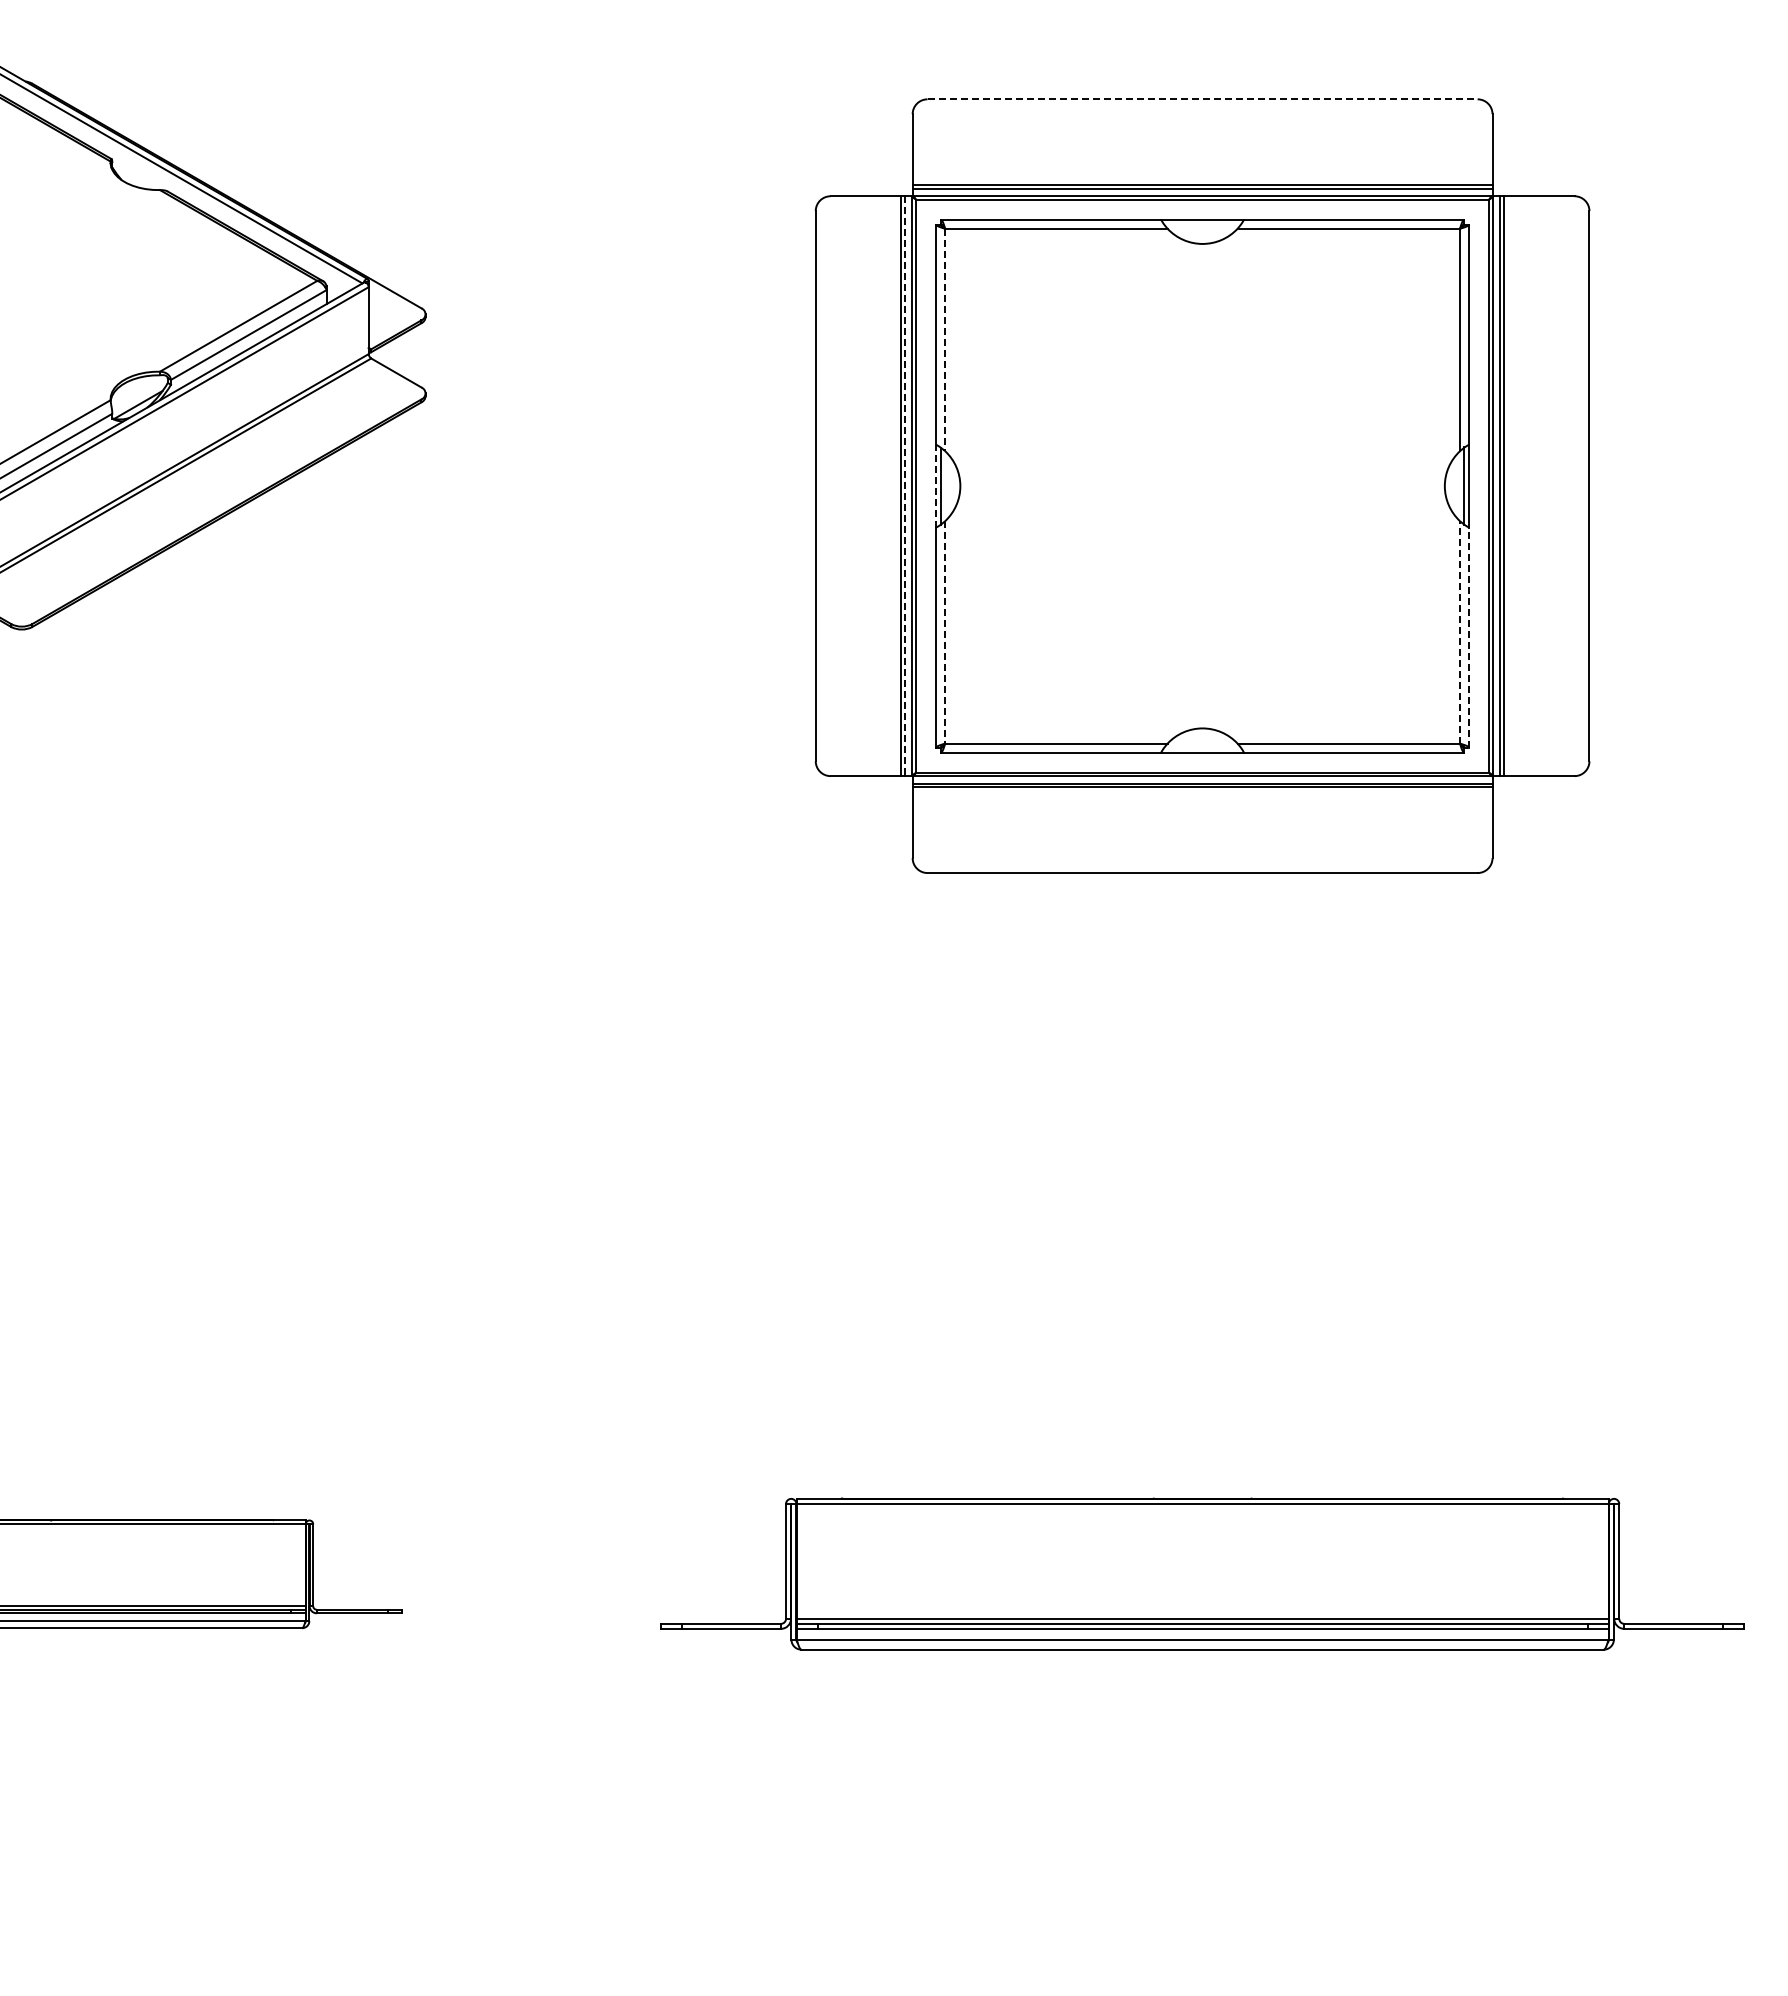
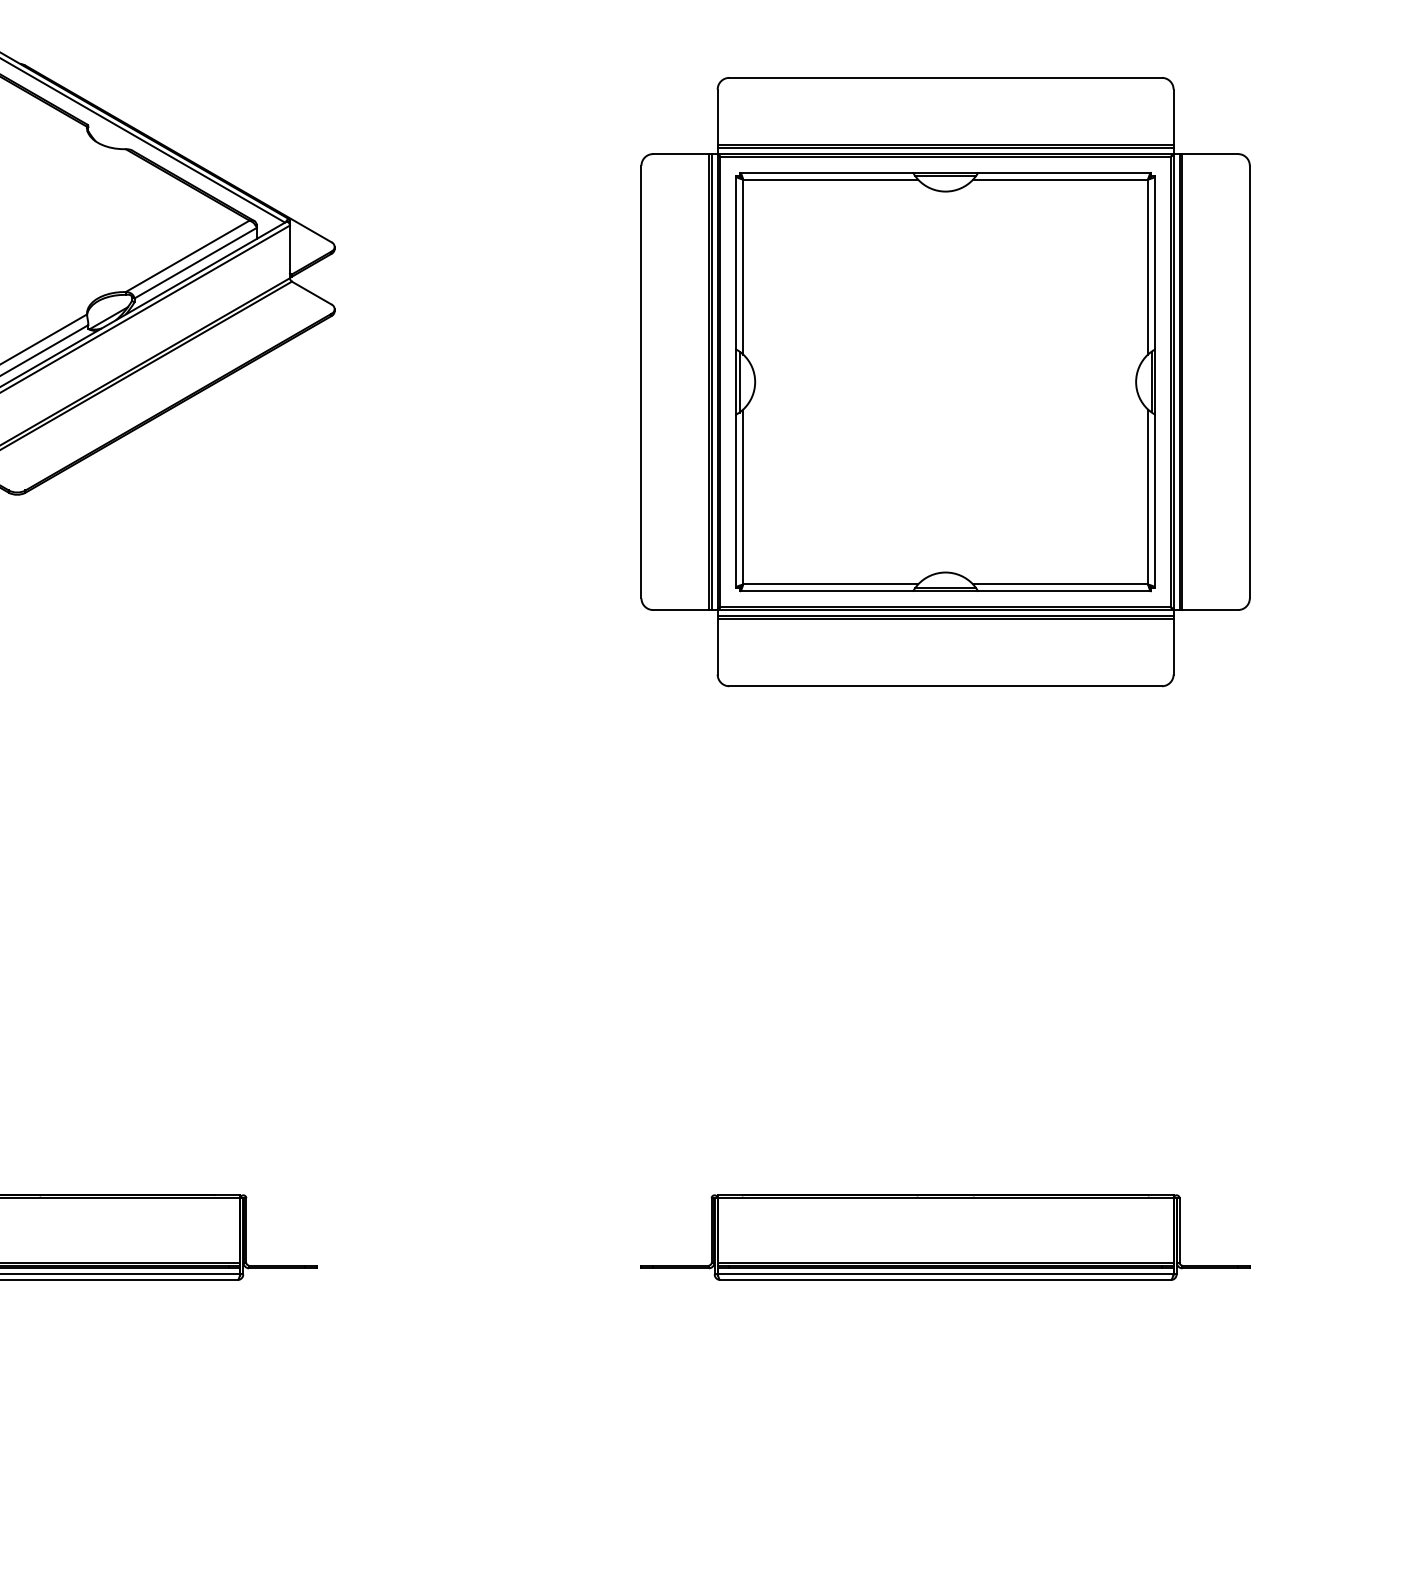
line: (1203, 99) -> (946, 78), dashed -> solid
line: (1202, 224) -> (945, 176), added
line: (945, 340) -> (743, 267), dashed -> solid
line: (905, 486) -> (712, 382), dashed -> solid
line: (936, 486) -> (736, 382), dashed -> solid
line: (1460, 631) -> (1148, 496), dashed -> solid
line: (945, 632) -> (743, 497), dashed -> solid
line: (1468, 637) -> (1154, 501), dashed -> solid
line: (1202, 748) -> (945, 588), added
part: (1202, 1574) -> (945, 1237), size x0.71

